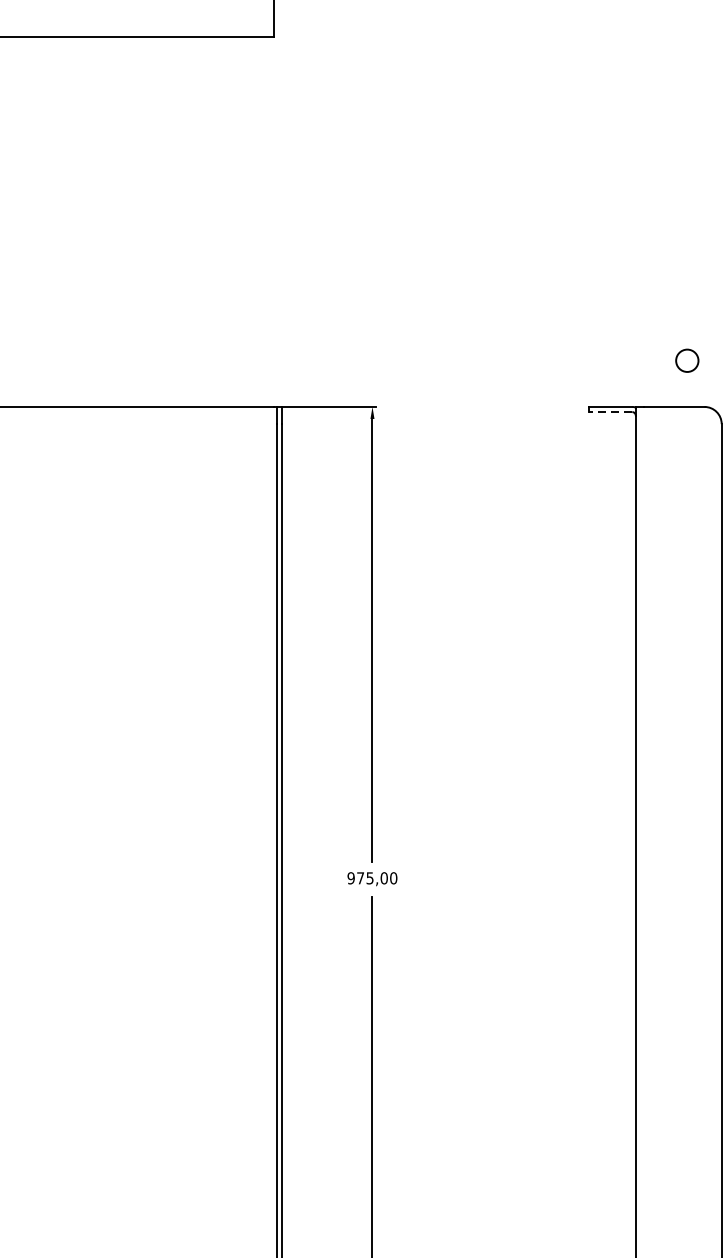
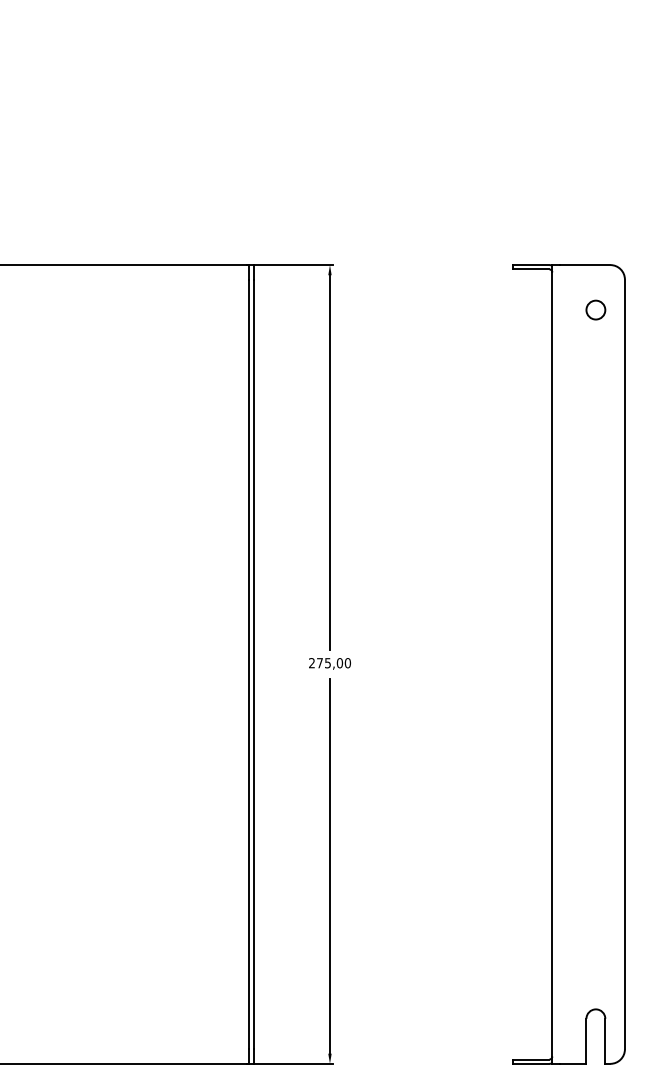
circle: (686, 360) -> (595, 309), moved
line: (609, 412) -> (530, 269), dashed -> solid
text: (350, 878) -> (311, 663), 975,00 -> 275,00

